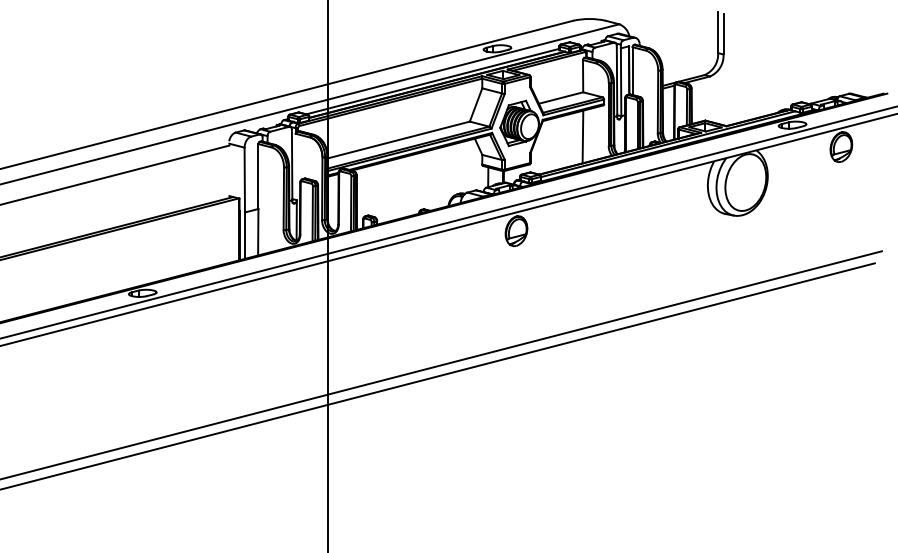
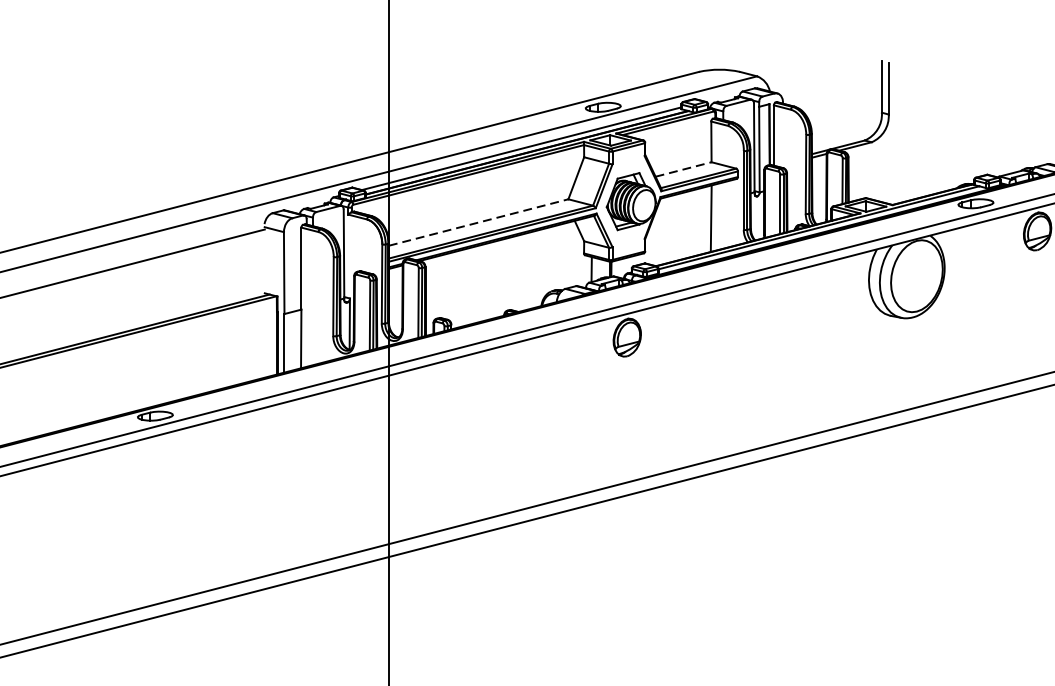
line: (561, 98) -> (684, 170), solid -> dashed
line: (399, 139) -> (479, 221), solid -> dashed

